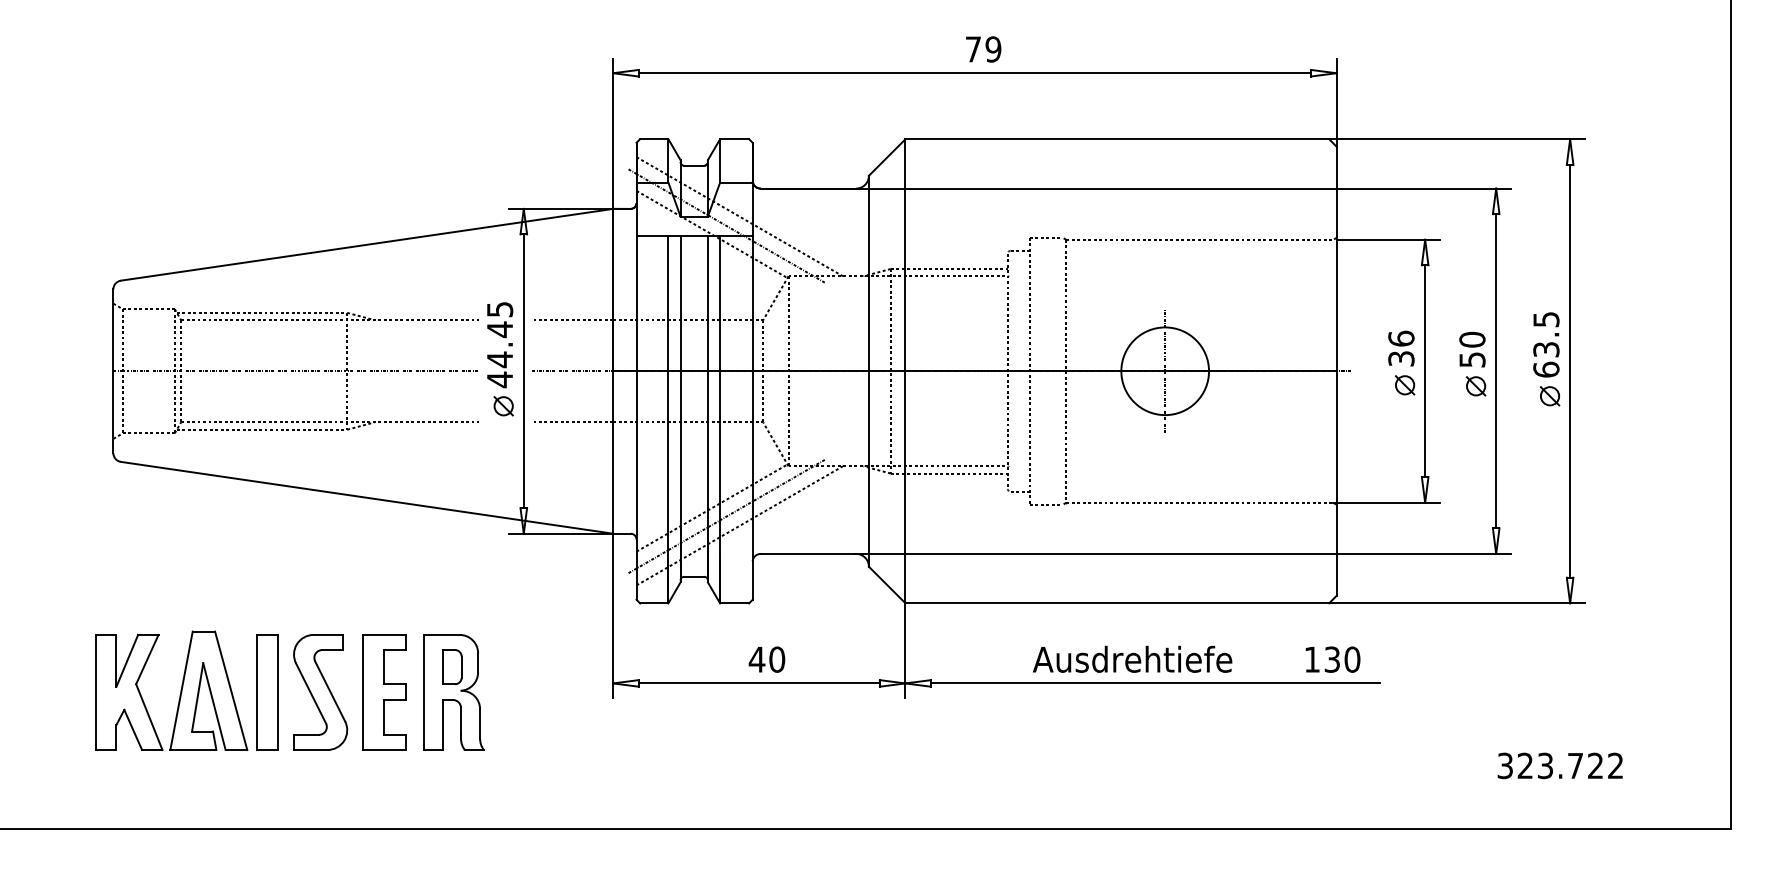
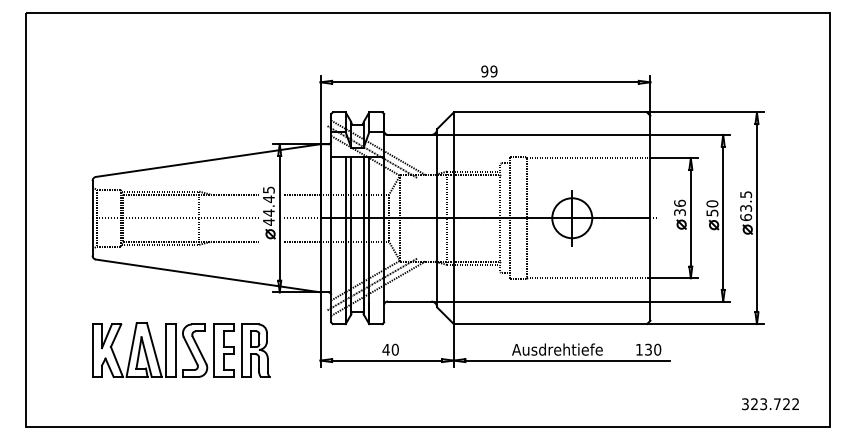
text: (972, 49) -> (484, 71), 79 -> 99
part: (290, 689) -> (181, 349), moved
text: (1560, 766) -> (770, 404), moved

